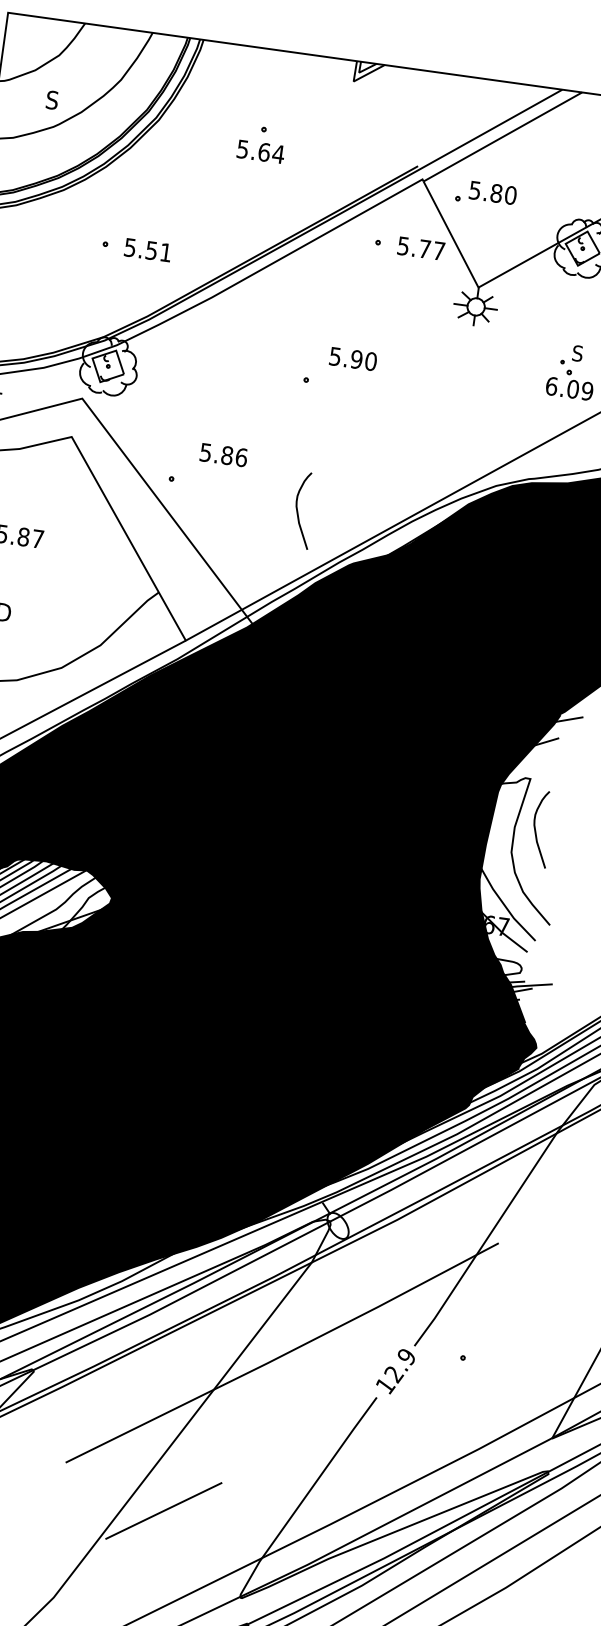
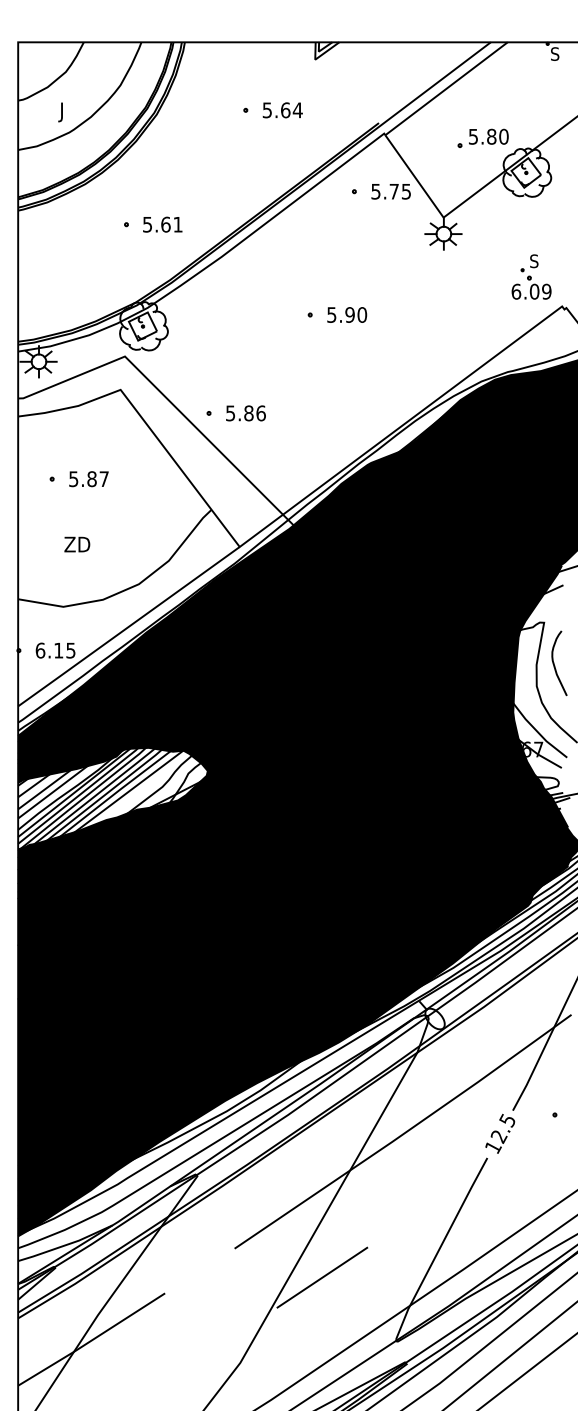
text: (51, 102) -> (64, 112), S -> J
text: (260, 152) -> (282, 110), moved
part: (485, 192) -> (482, 137), moved
text: (151, 250) -> (165, 224), 5.51 -> 5.61
text: (439, 250) -> (406, 191), 5.77 -> 5.75
text: (353, 358) -> (347, 314), moved
text: (223, 455) -> (245, 413), moved
curve: (298, 512) -> (319, 426), removed
text: (406, 1356) -> (507, 1120), 12.9 -> 12.5

